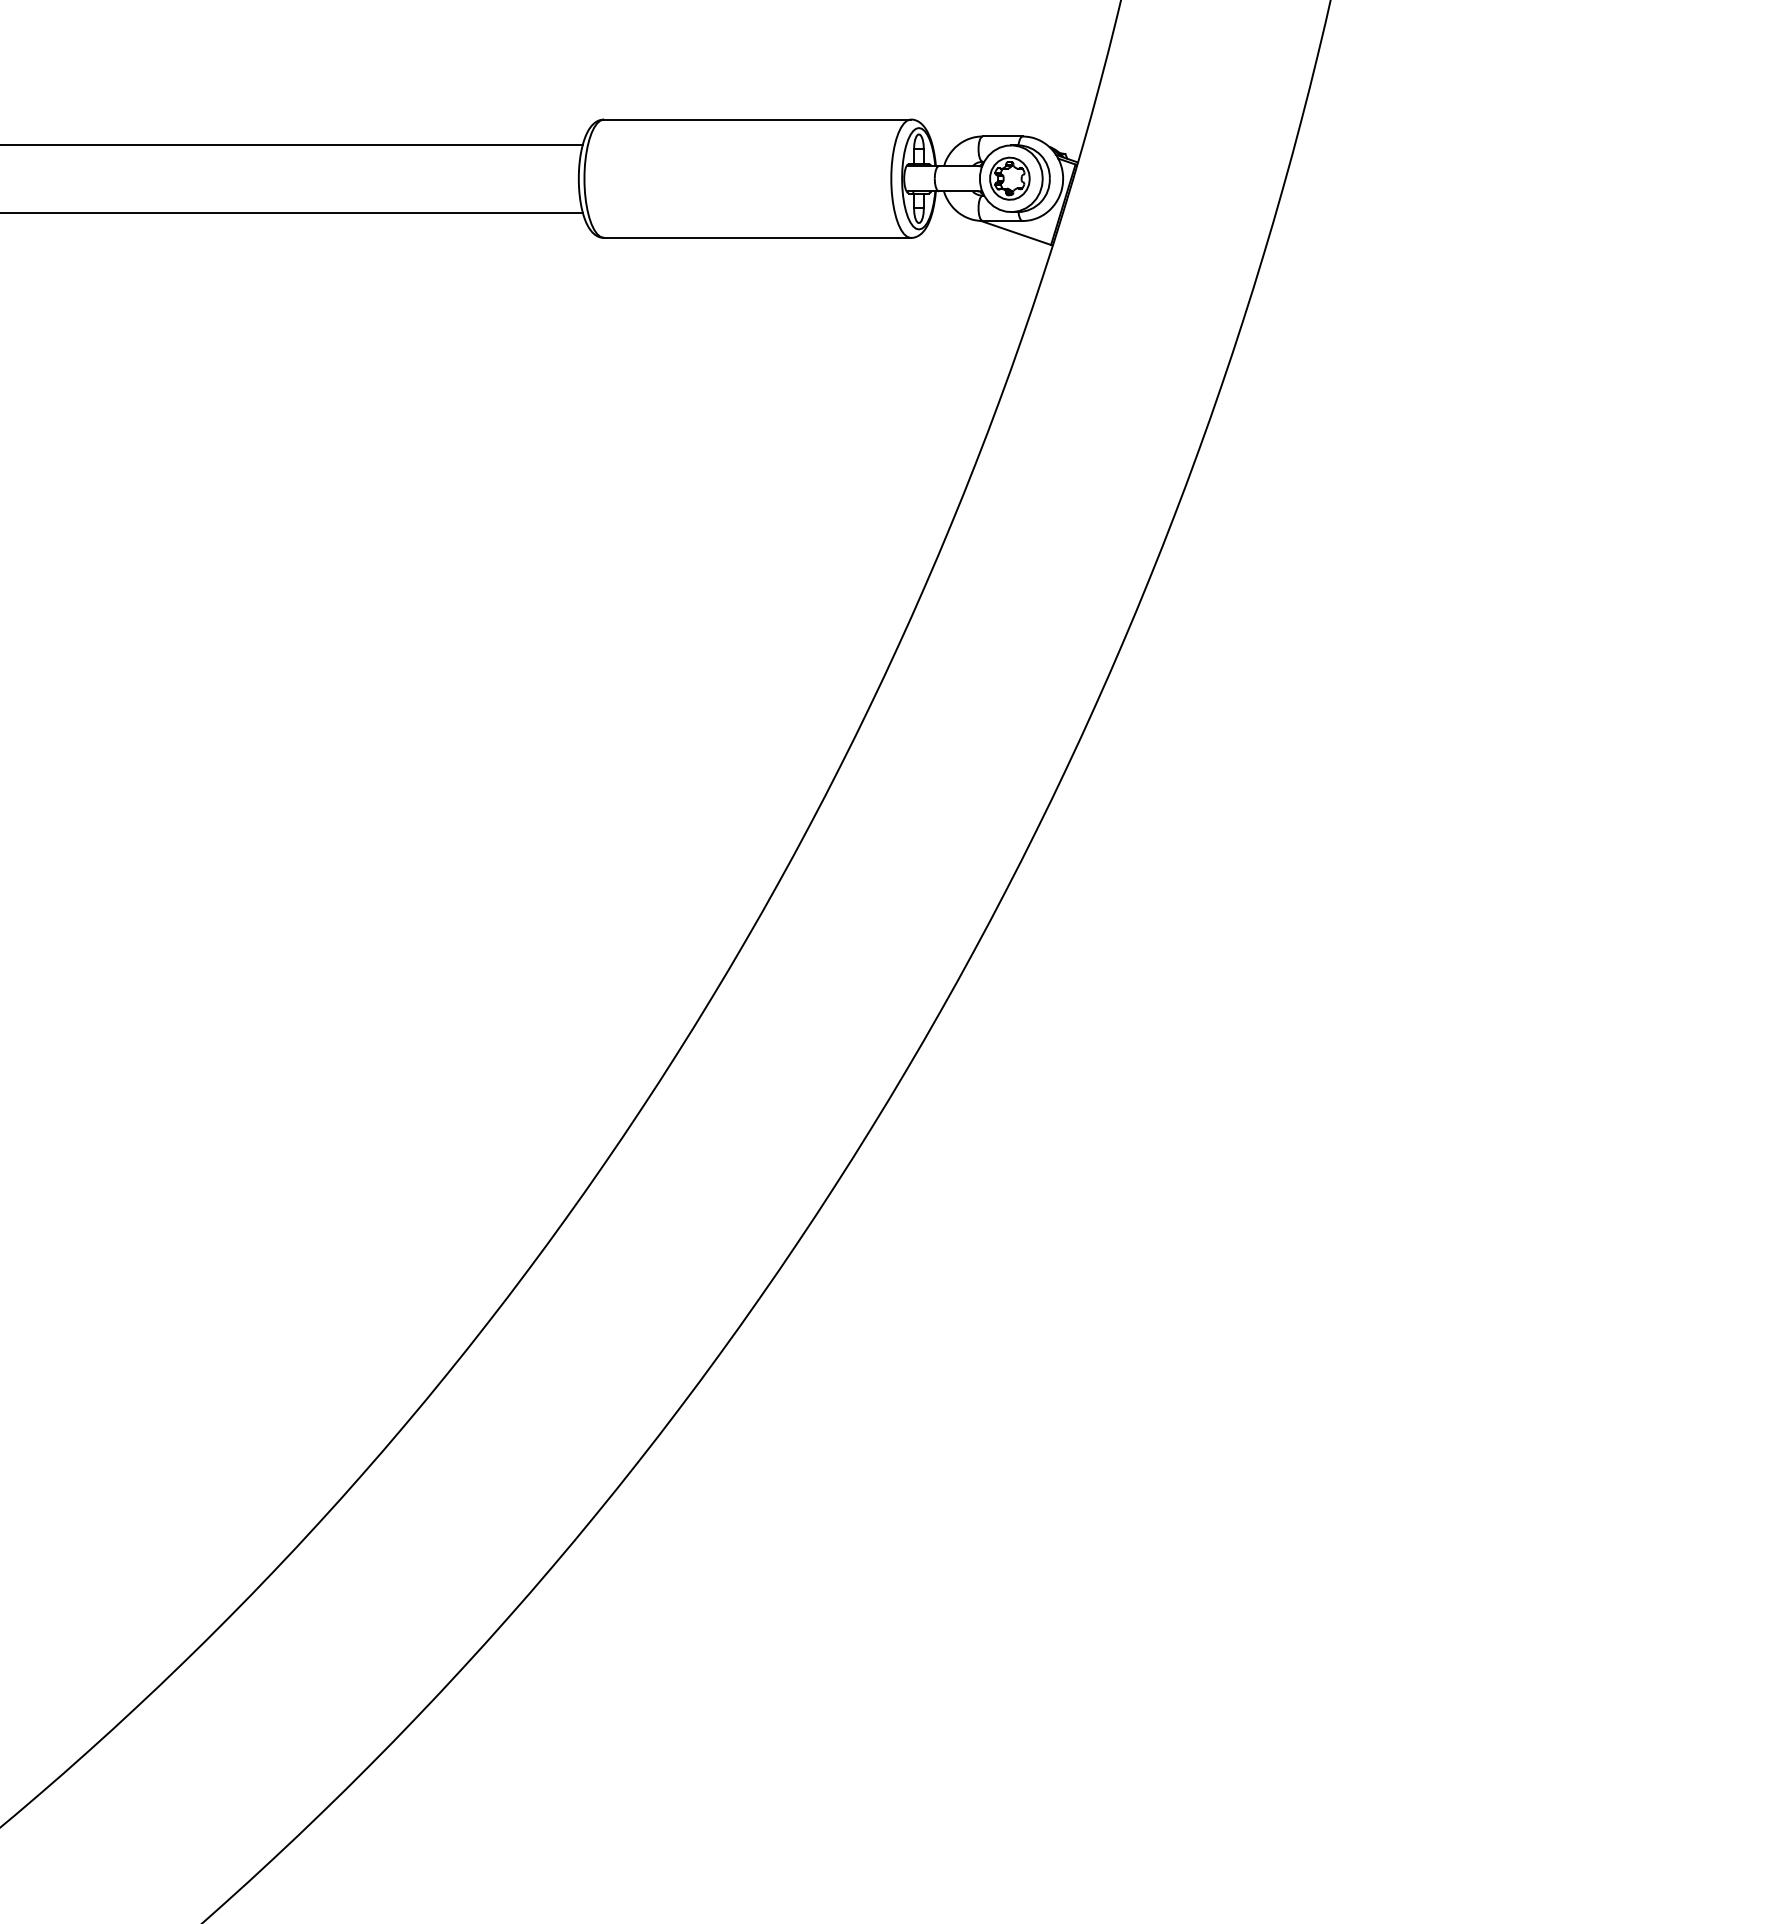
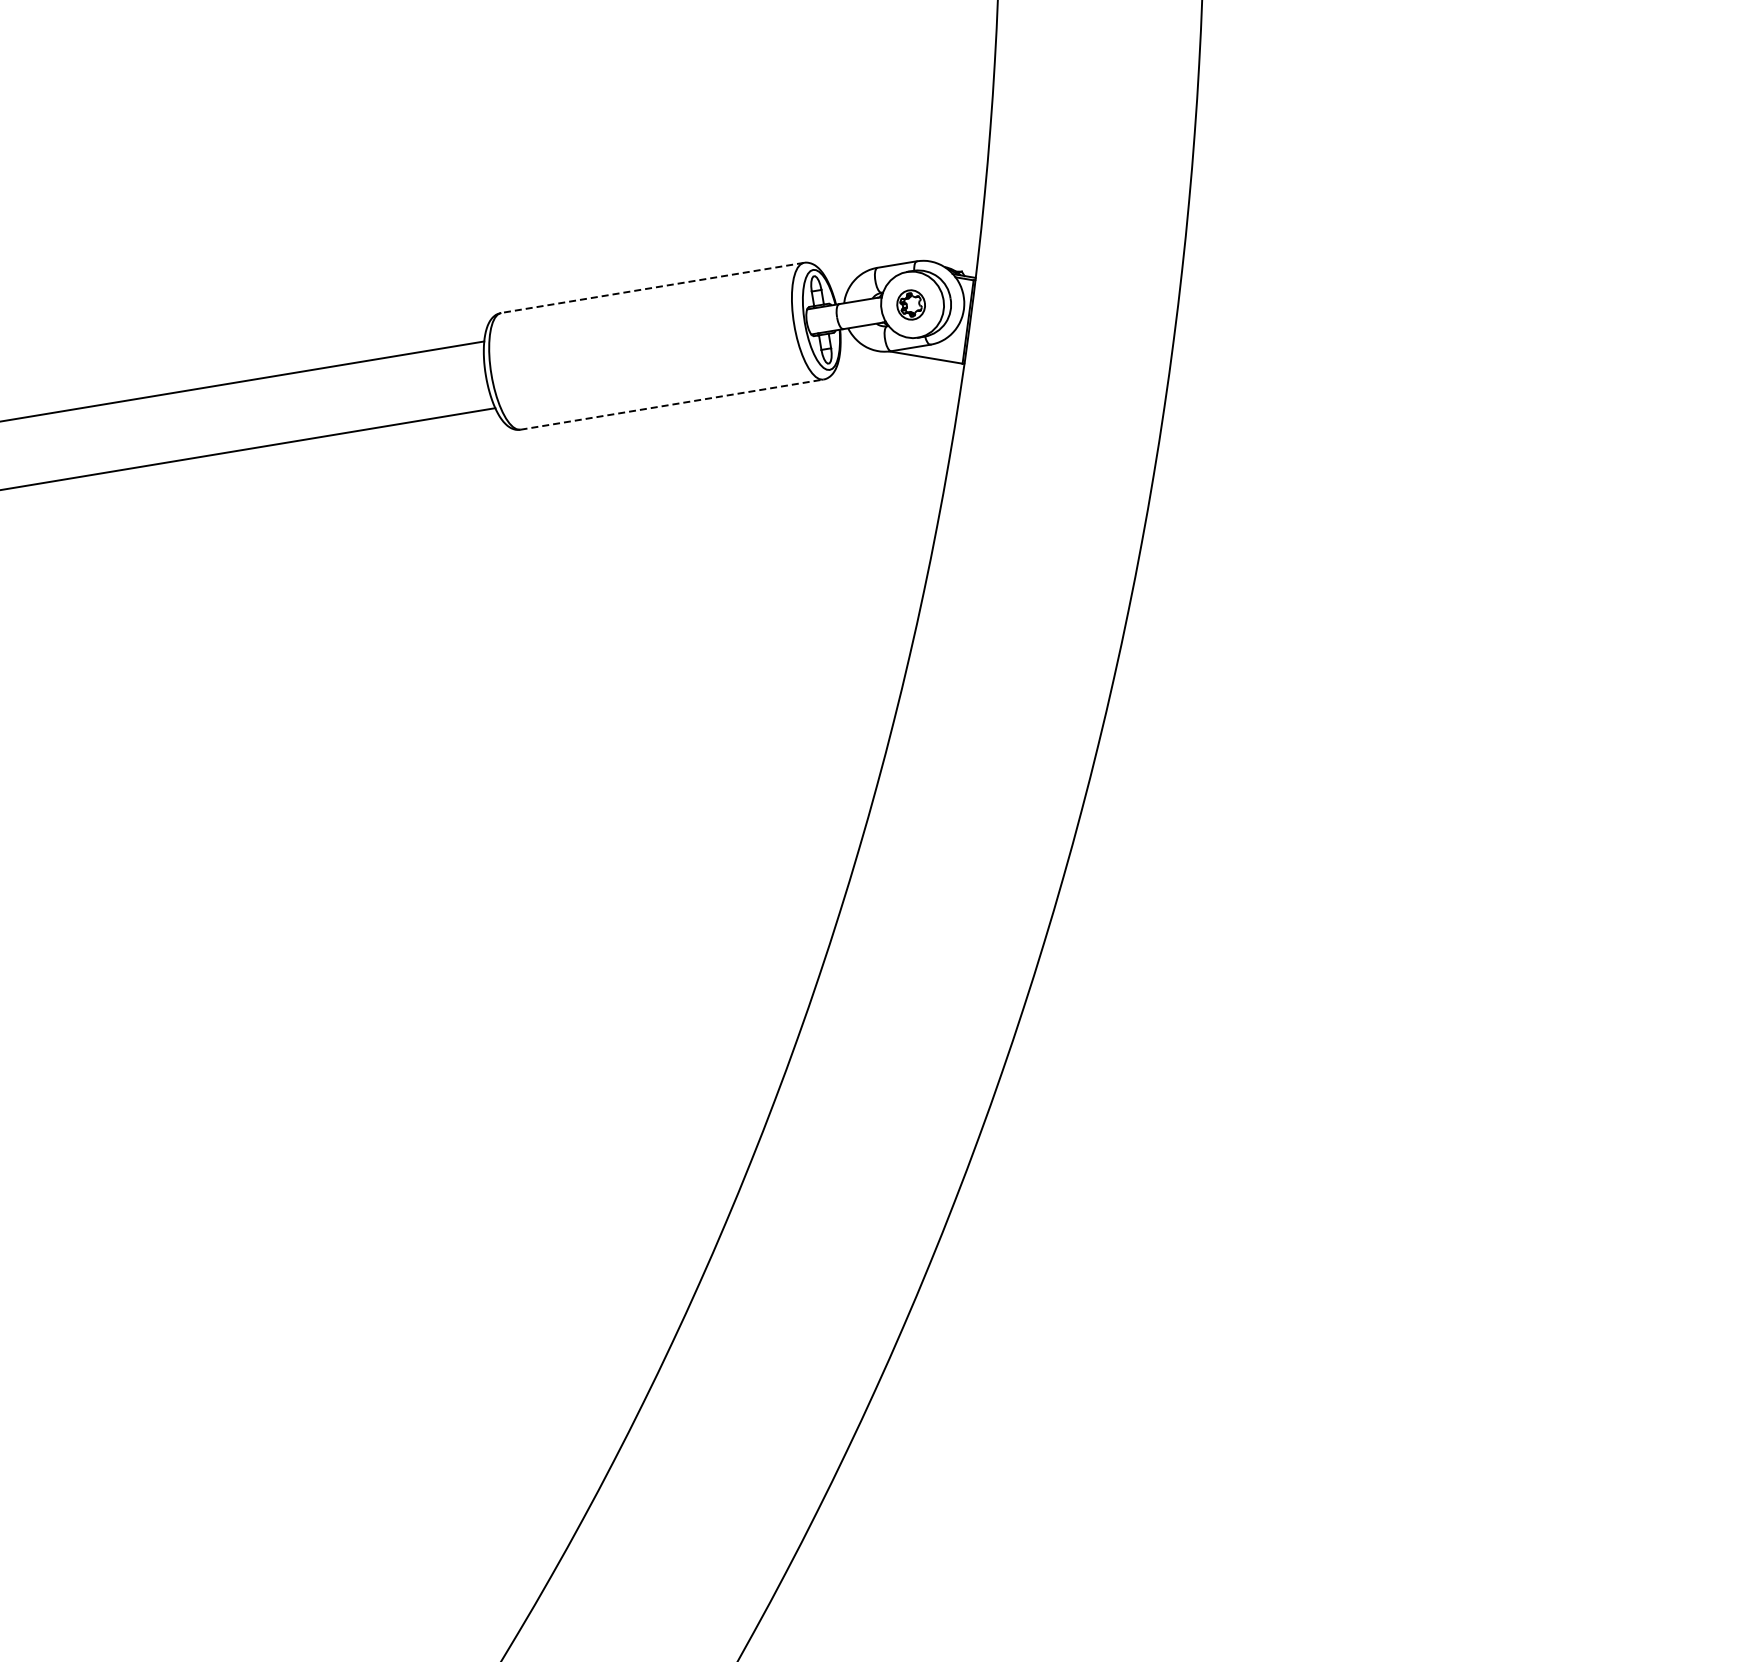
line: (757, 119) -> (652, 287), solid -> dashed
part: (1009, 178) -> (910, 304), size x0.7
line: (758, 237) -> (672, 404), solid -> dashed

